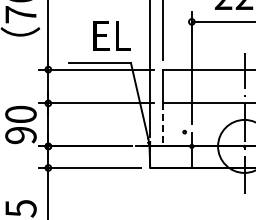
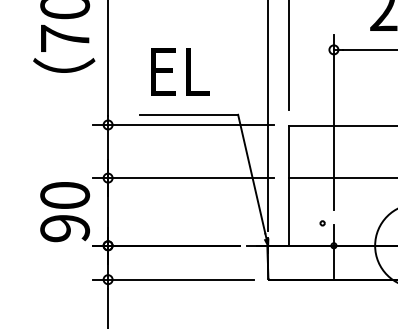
text: (111, 35) -> (179, 71), moved
line: (163, 124) -> (289, 211), dashed -> solid

